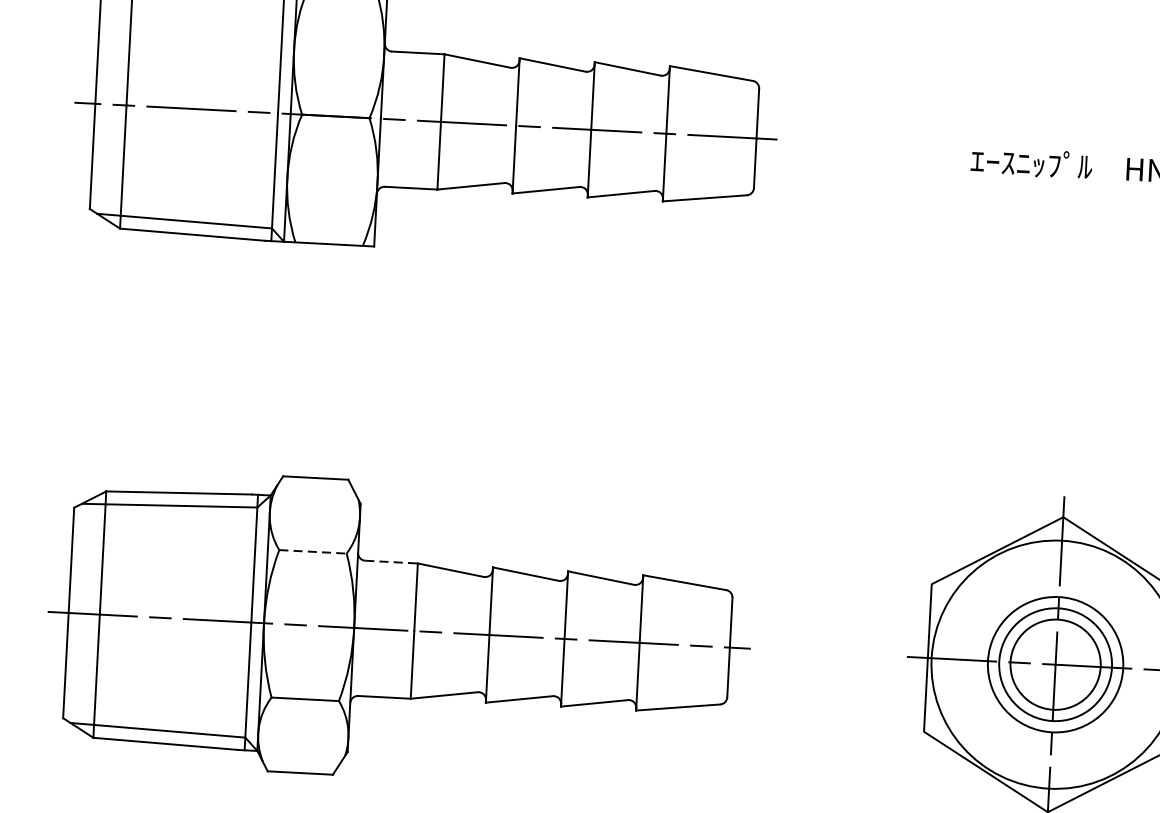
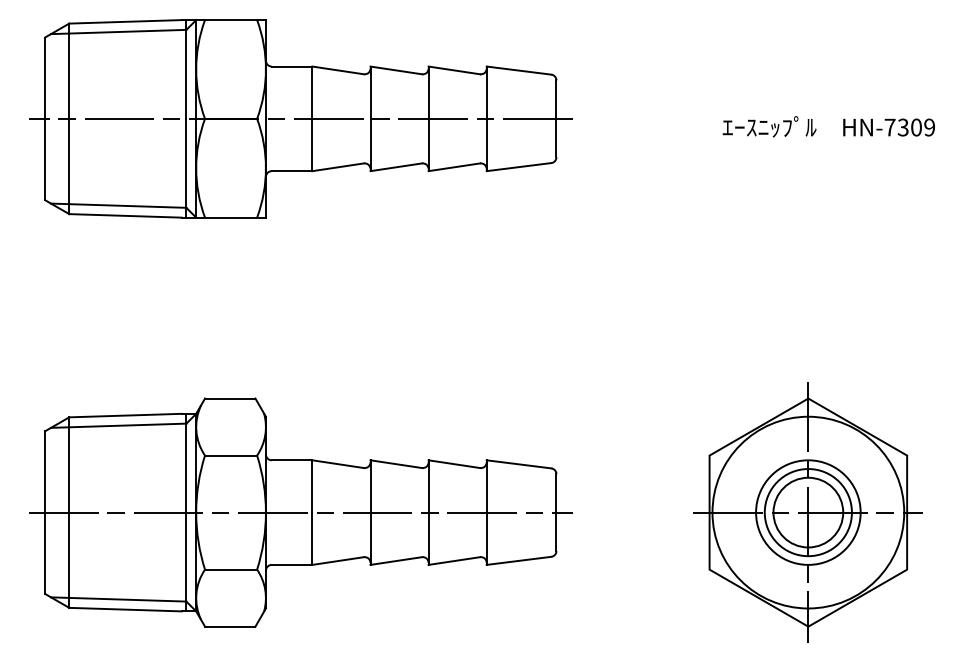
line: (313, 551) -> (231, 455), dashed -> solid
line: (392, 562) -> (292, 460), dashed -> solid

